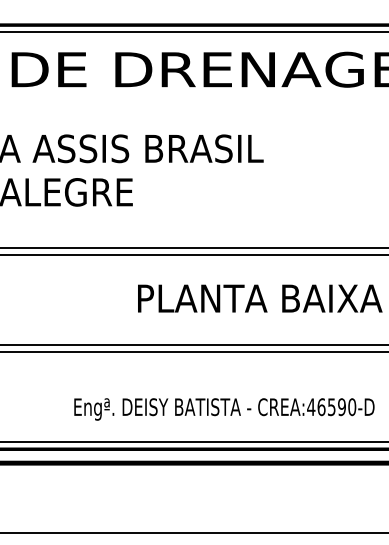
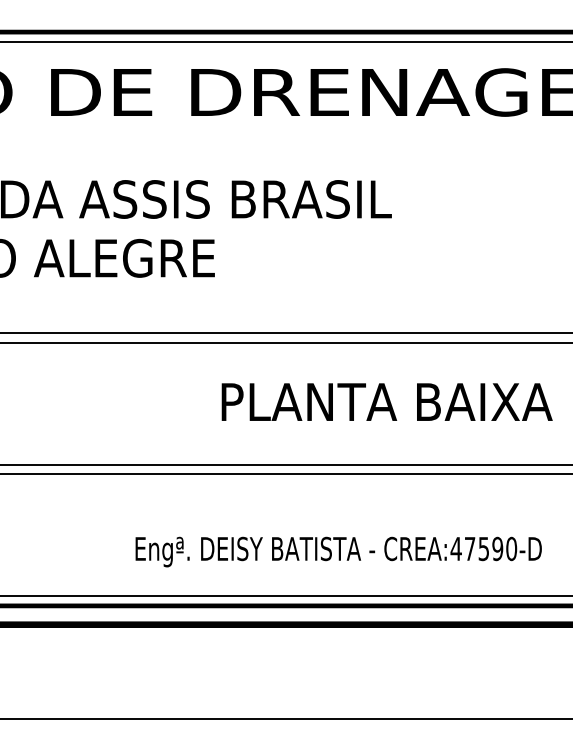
text: (321, 406) -> (469, 548), CREA:46590-D -> CREA:47590-D

